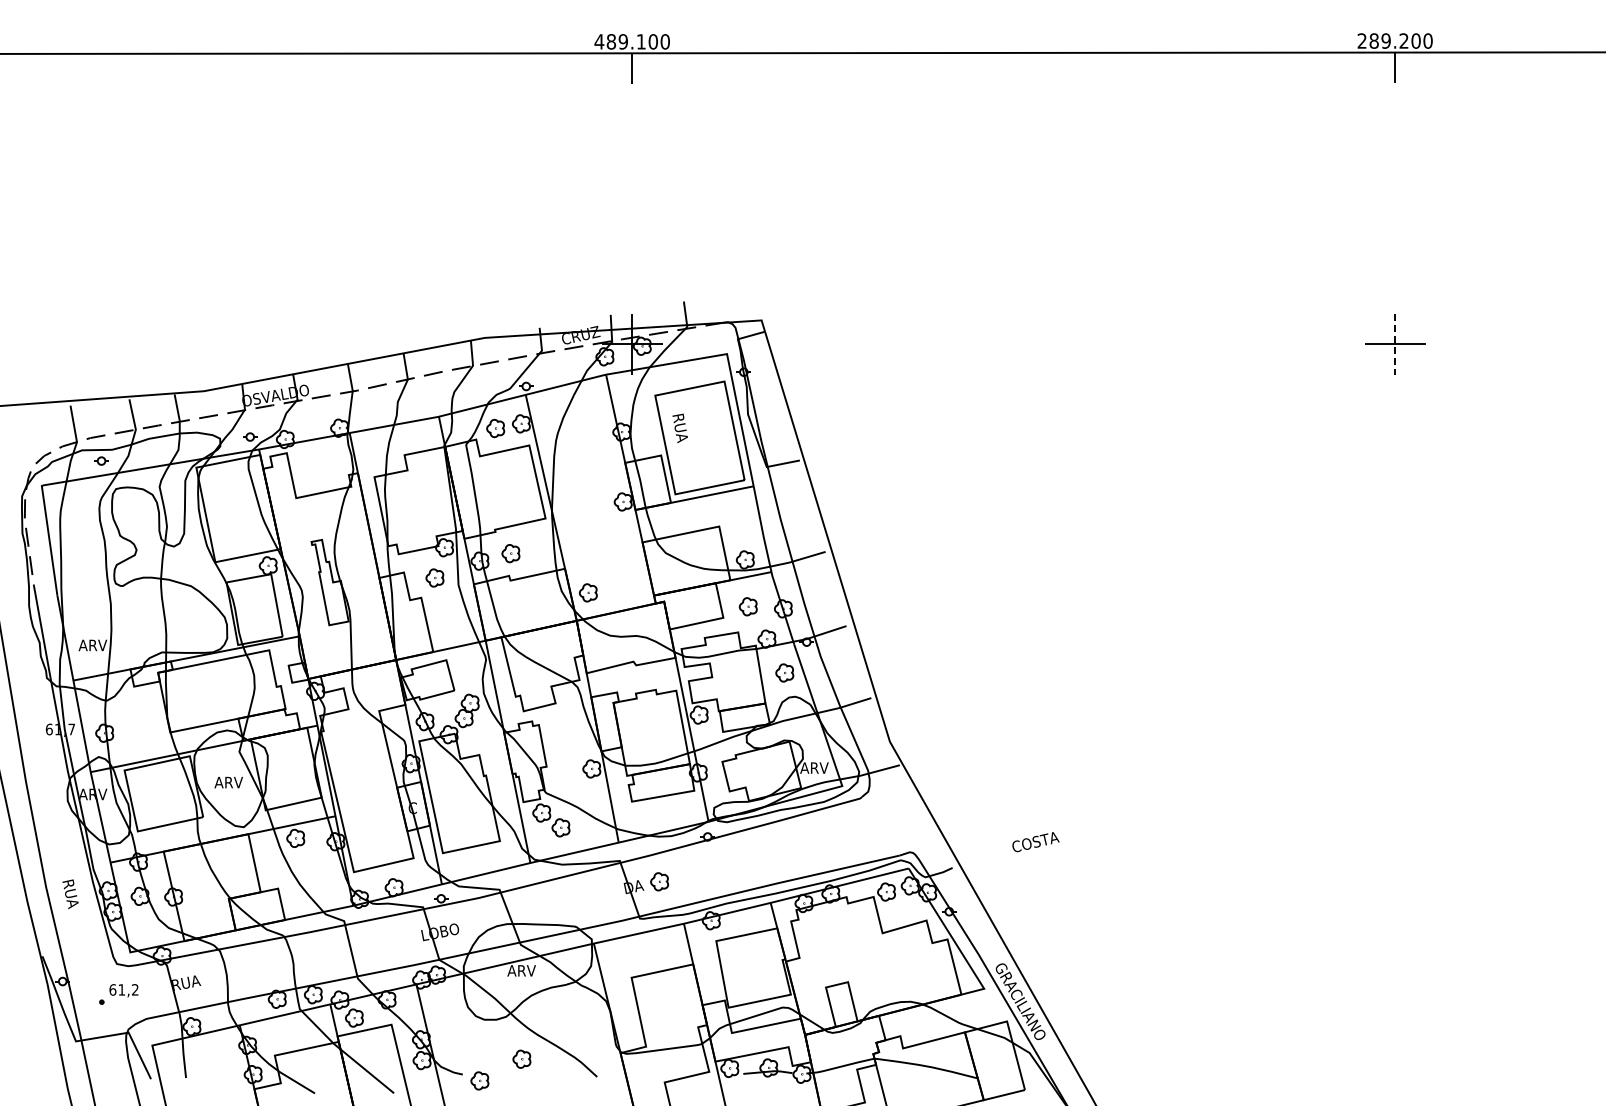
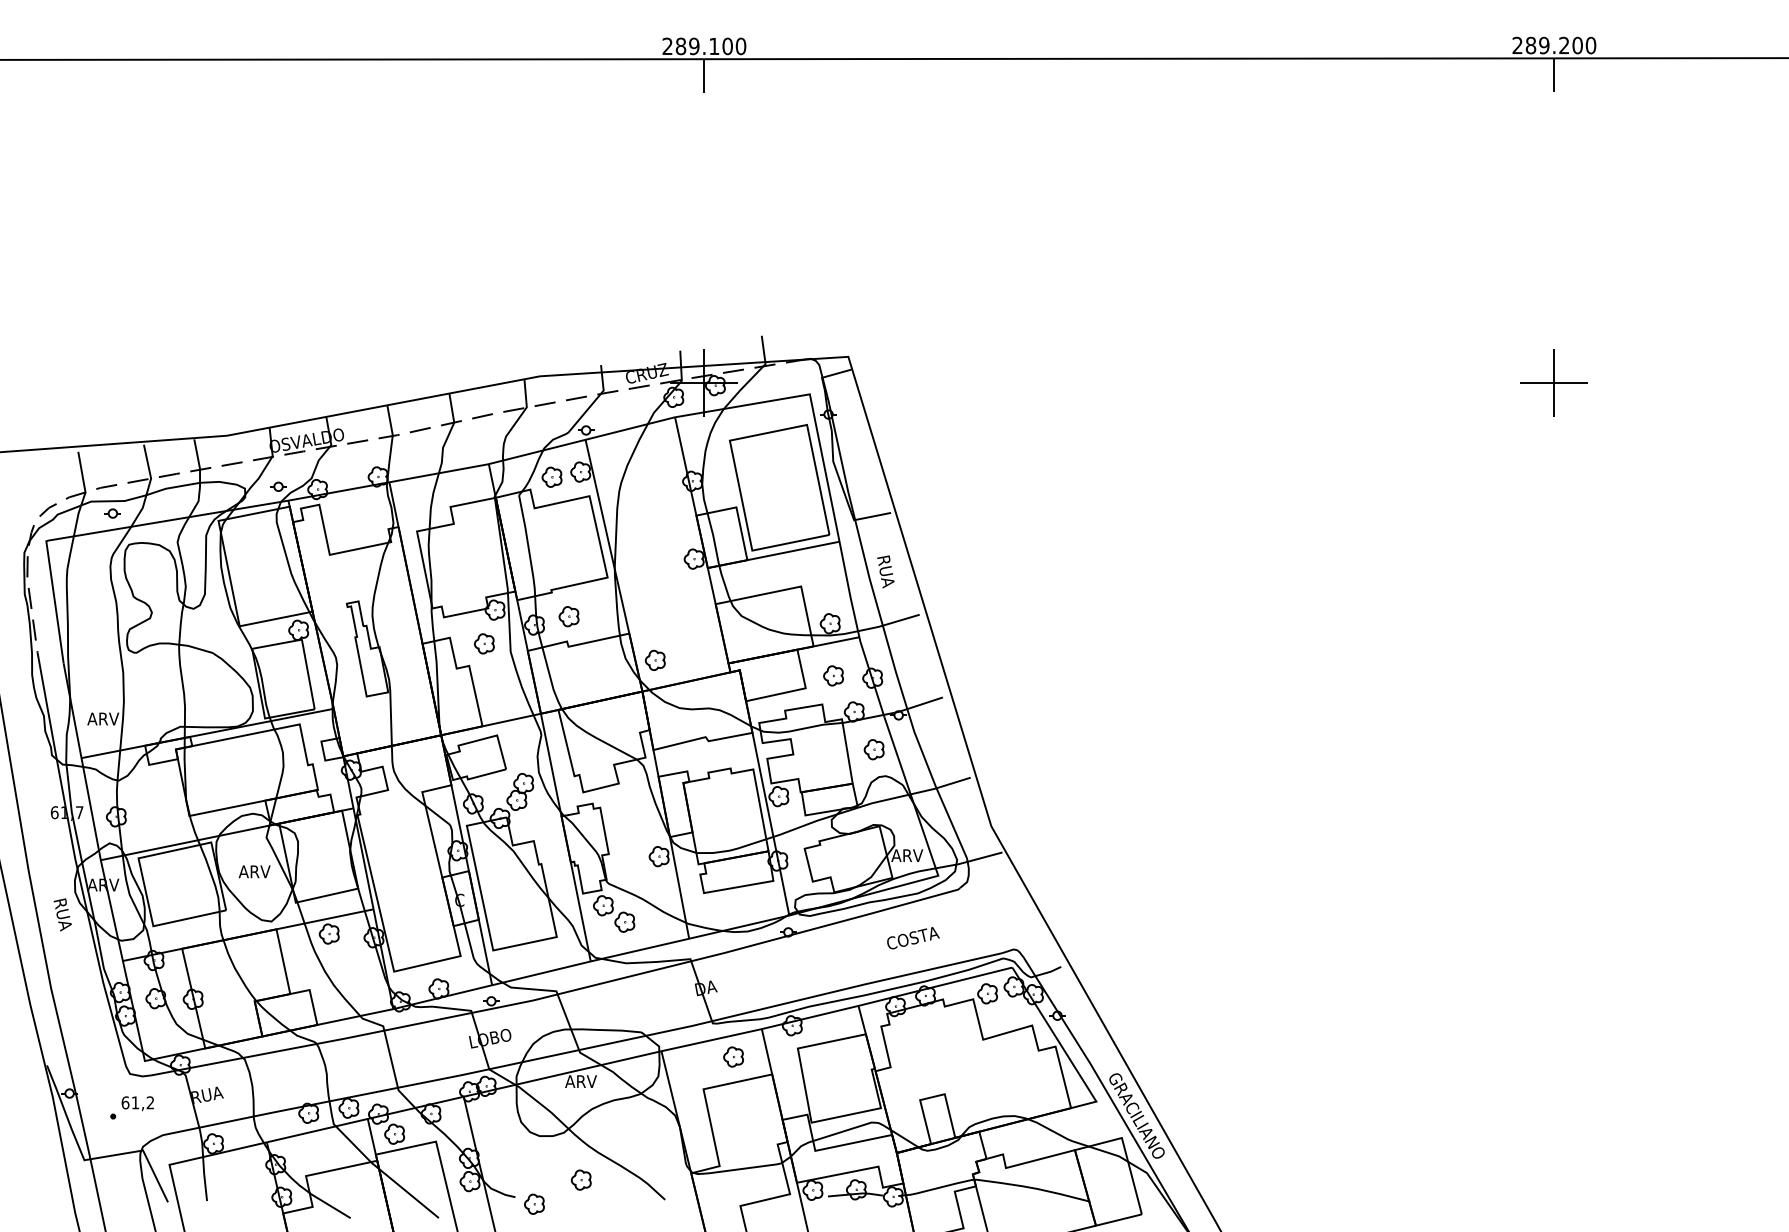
text: (599, 41) -> (667, 46), 489.100 -> 289.100
line: (1395, 344) -> (1554, 383), dashed -> solid
text: (679, 428) -> (885, 571), moved
text: (1035, 842) -> (912, 938), moved
part: (659, 881) -> (733, 1056), moved
text: (70, 894) -> (62, 915), moved

